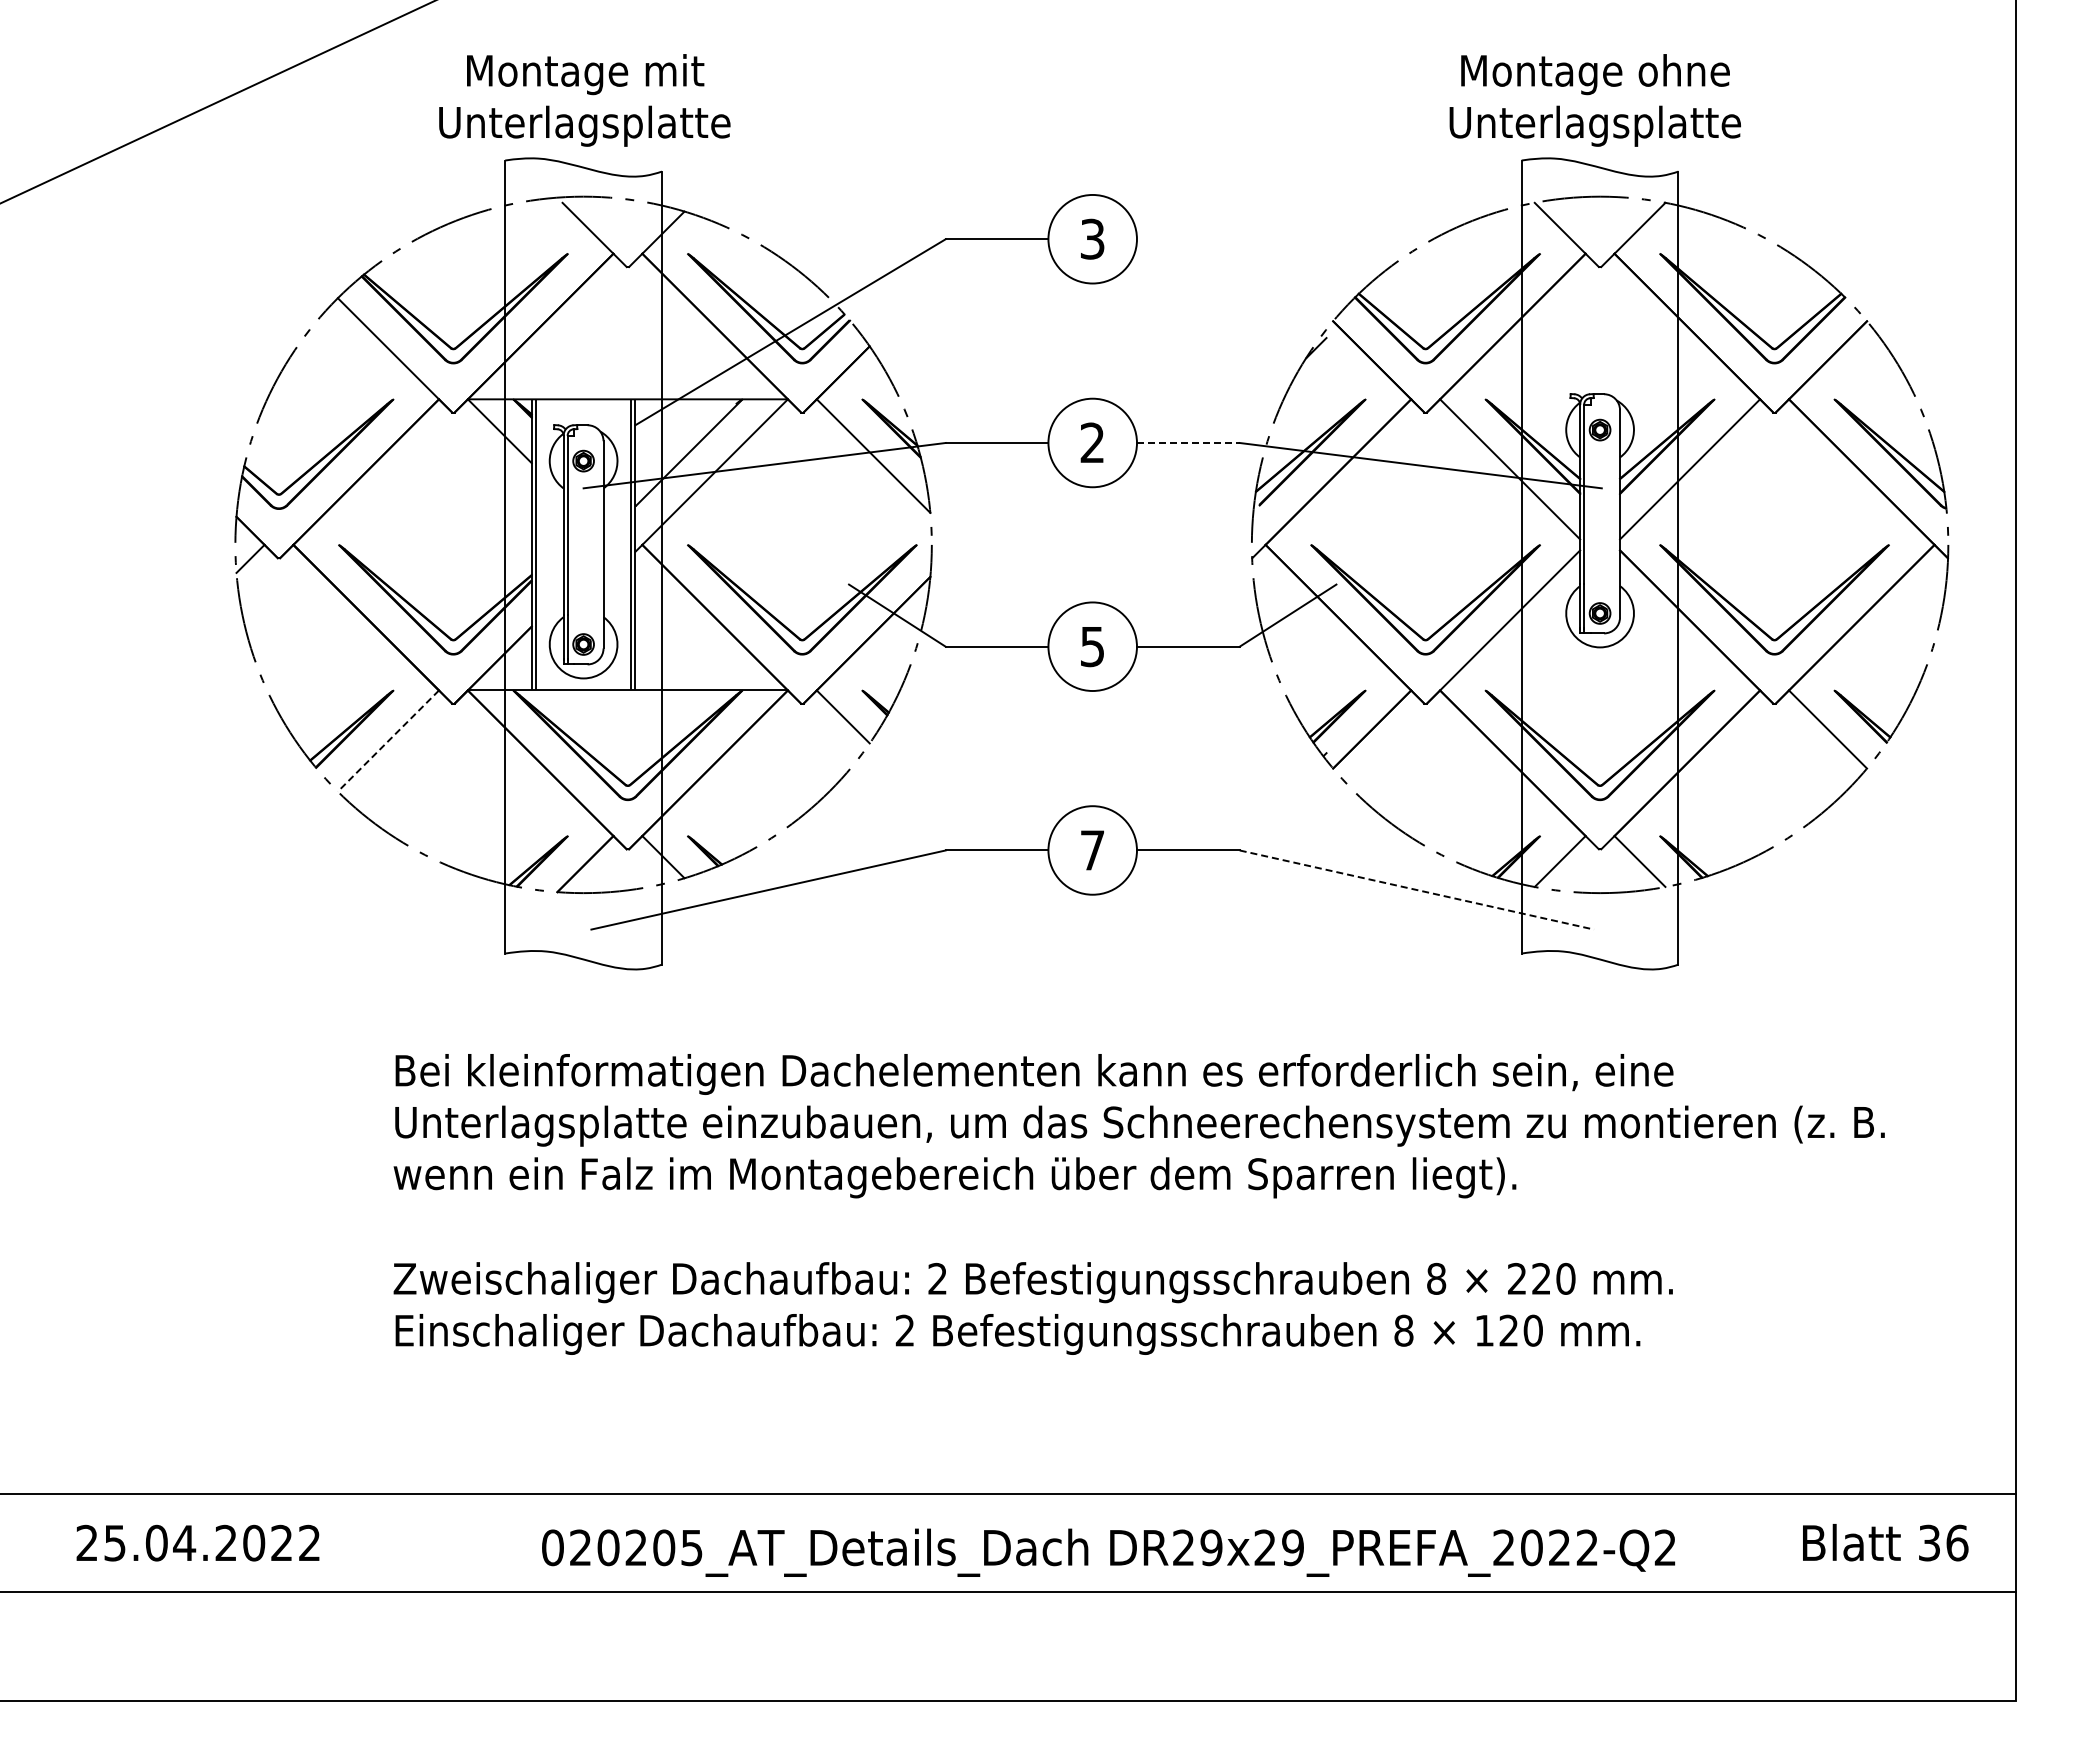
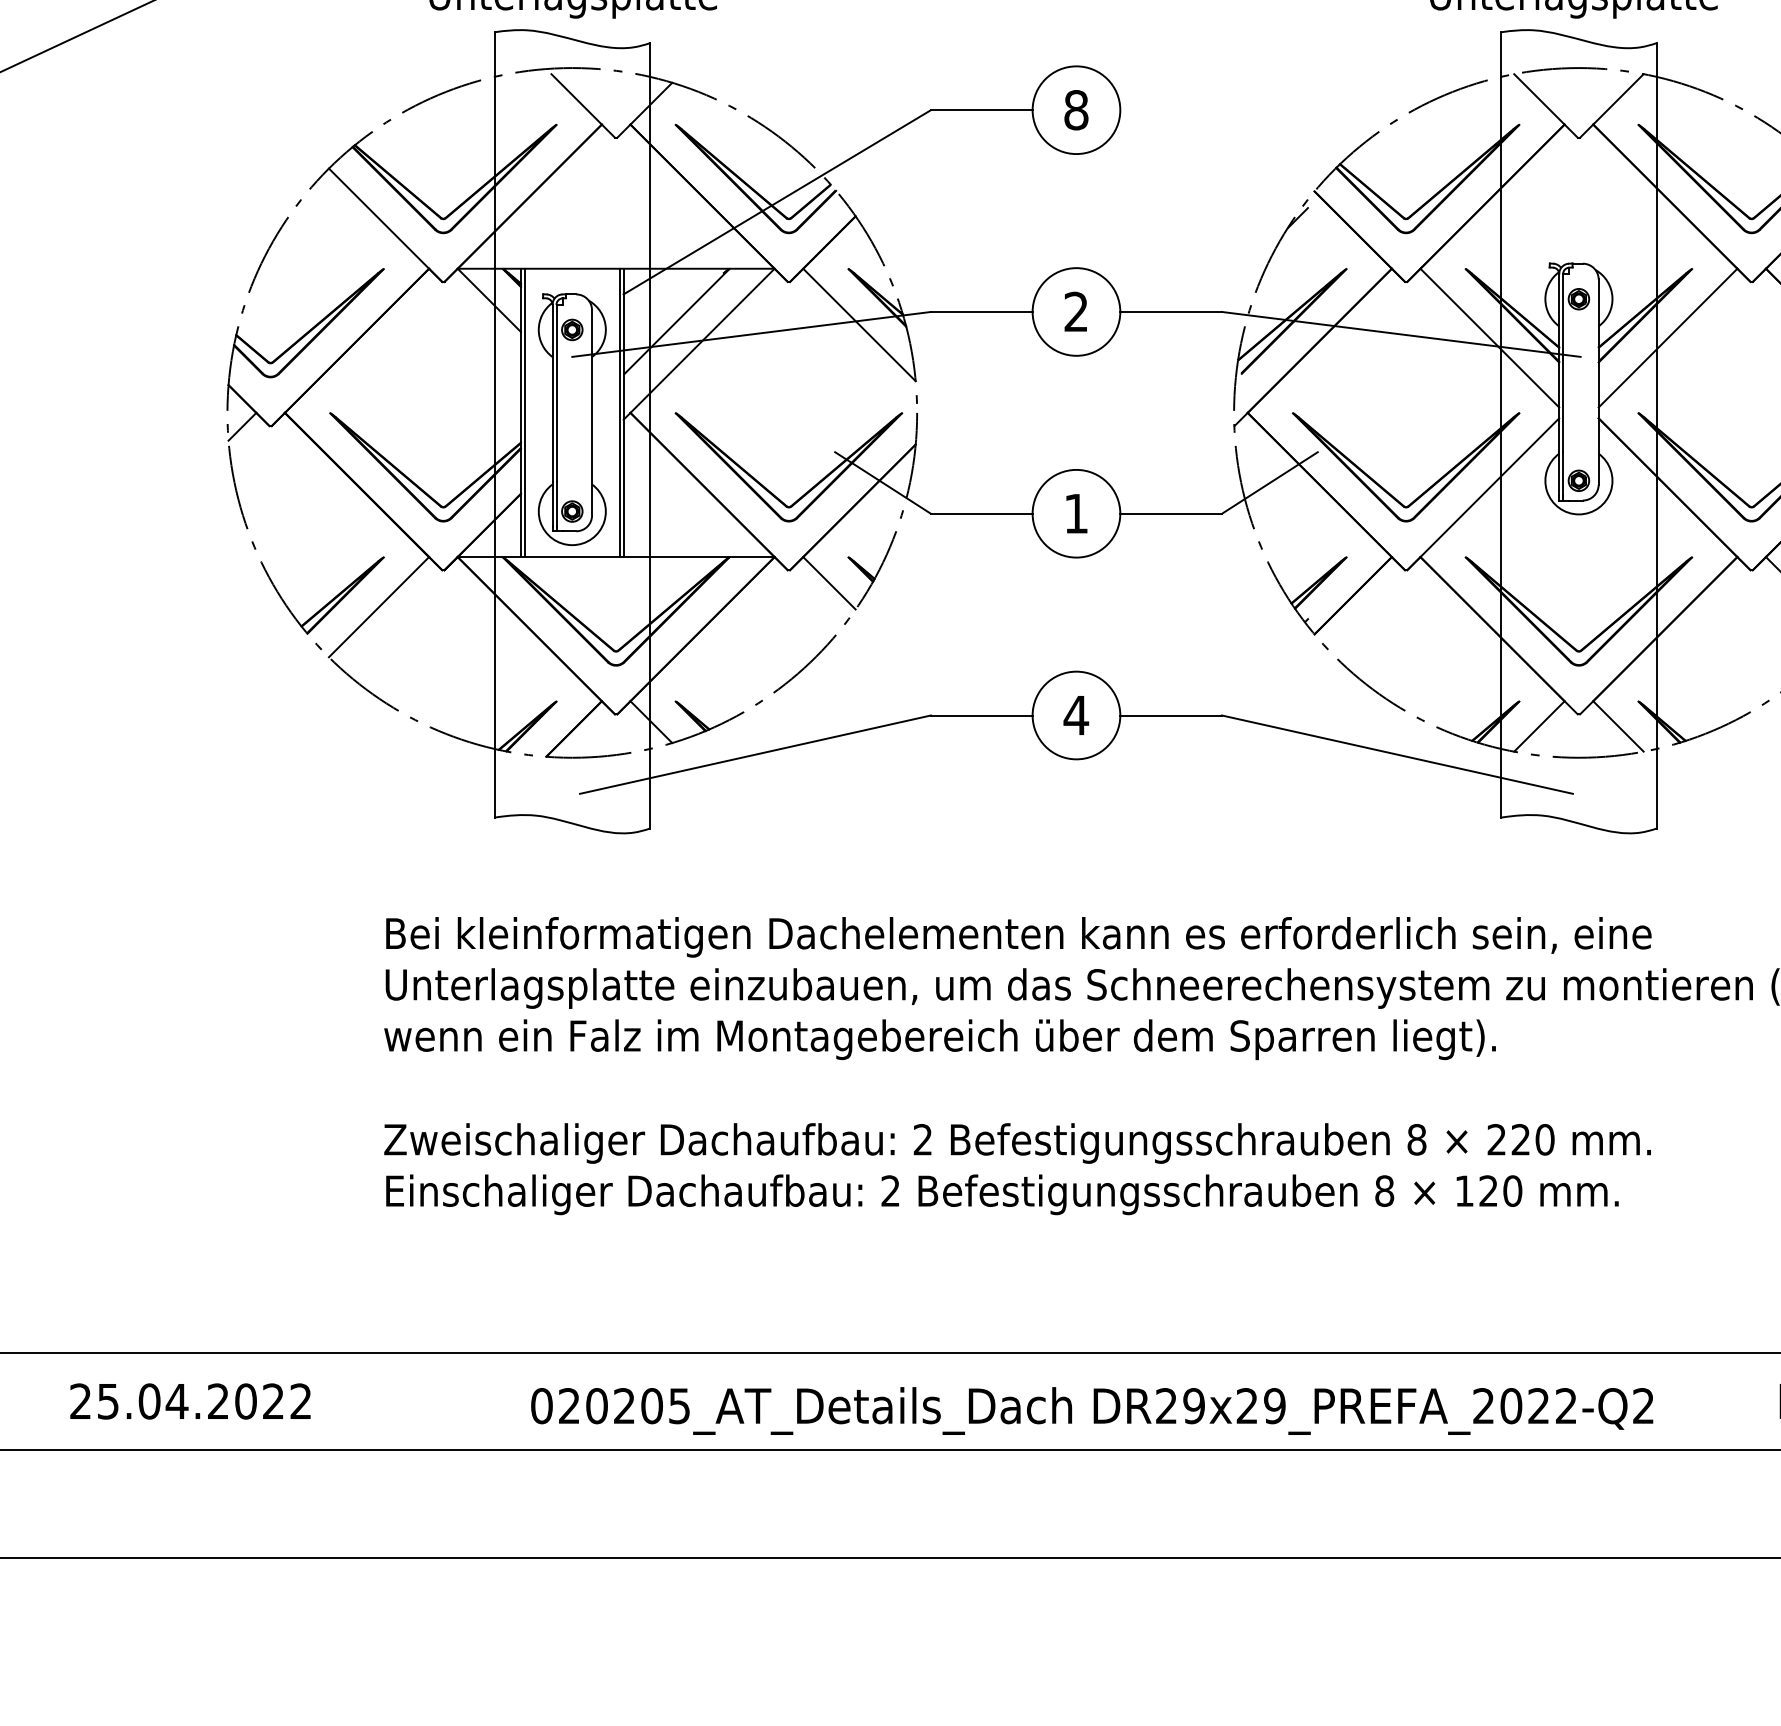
text: (1092, 238) -> (1076, 109), 3 -> 8
line: (1188, 442) -> (1171, 311), dashed -> solid
text: (1092, 647) -> (1076, 514), 5 -> 1
line: (388, 741) -> (379, 607), dashed -> solid
text: (1092, 850) -> (1076, 715), 7 -> 4
line: (1416, 890) -> (1397, 755), dashed -> solid

